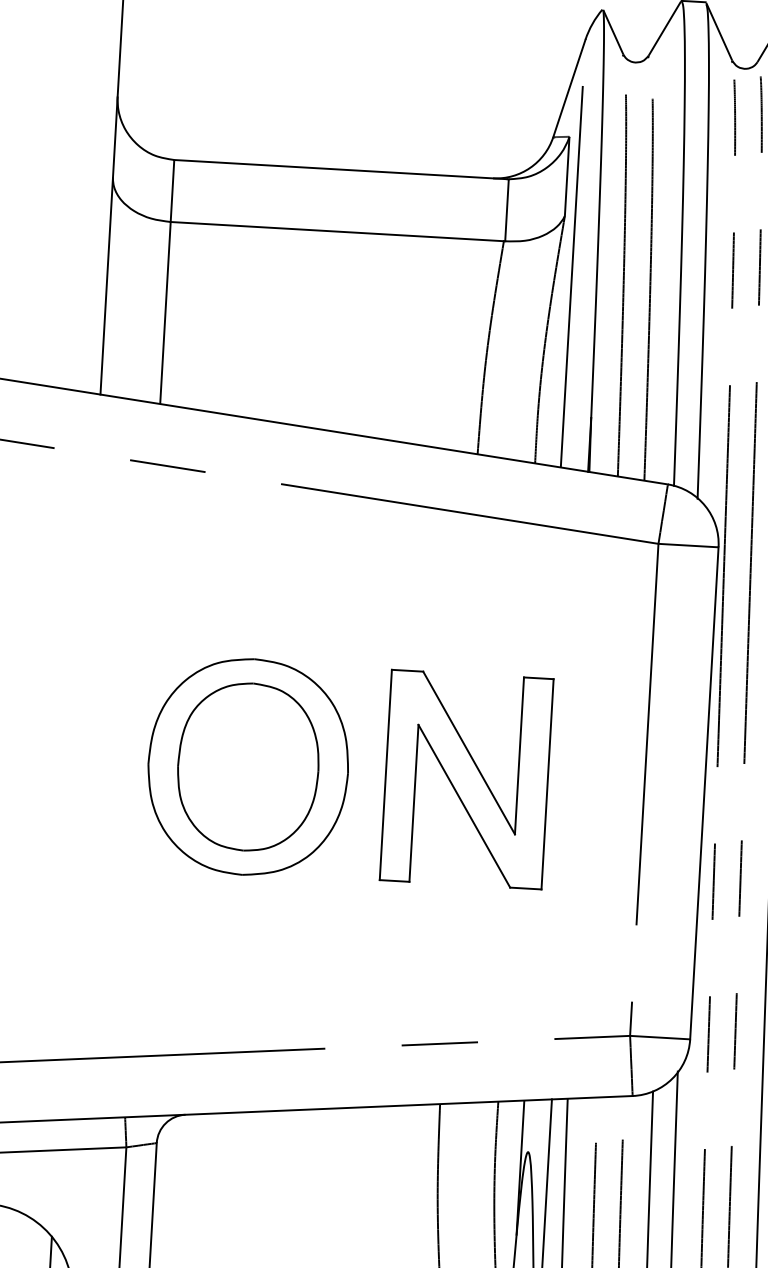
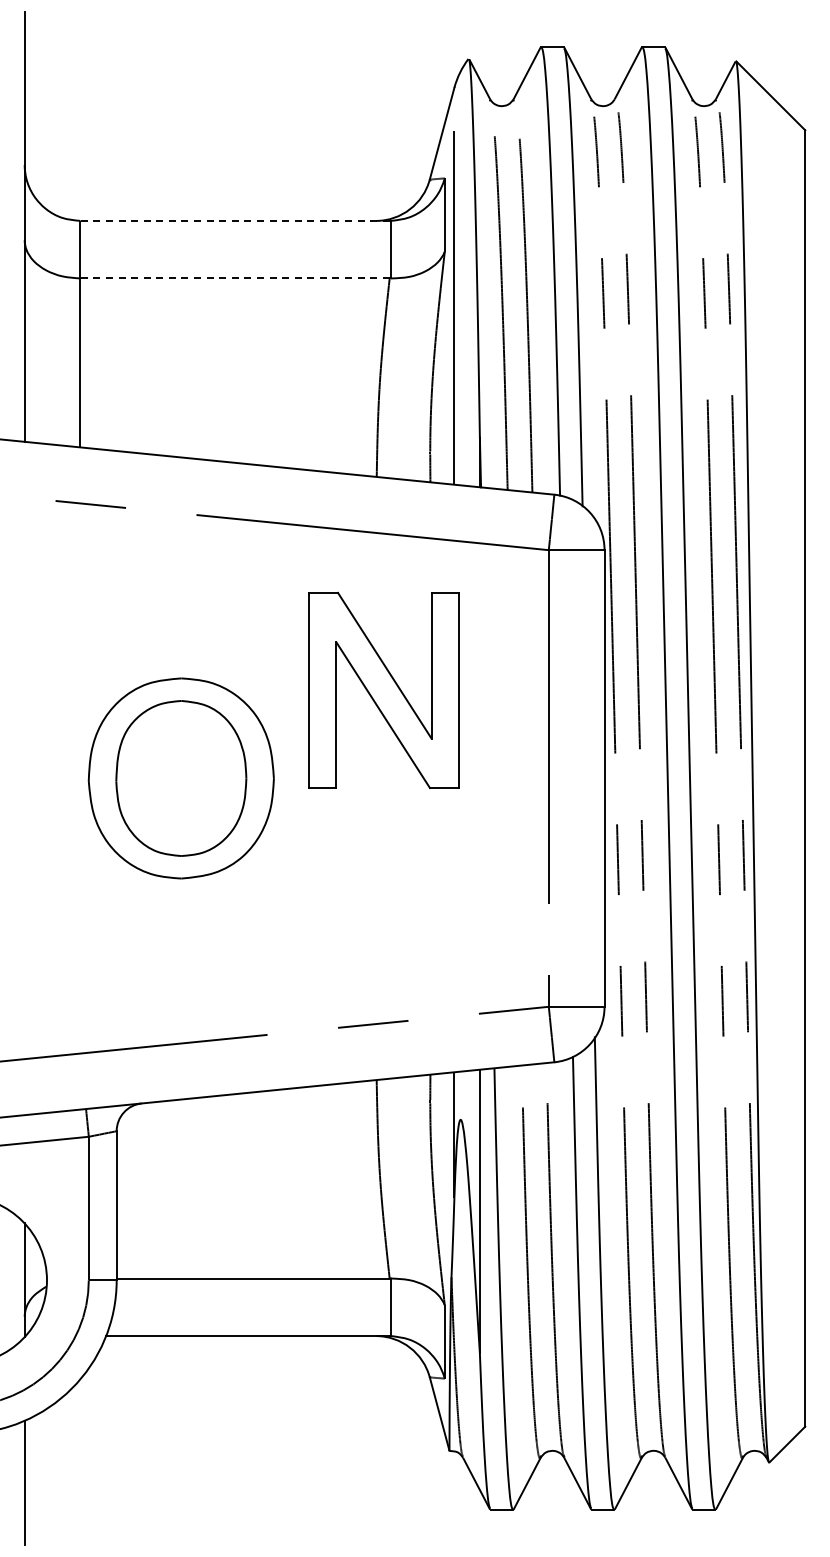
line: (341, 169) -> (235, 220), solid -> dashed
line: (337, 231) -> (235, 278), solid -> dashed
part: (466, 779) -> (383, 690), moved

